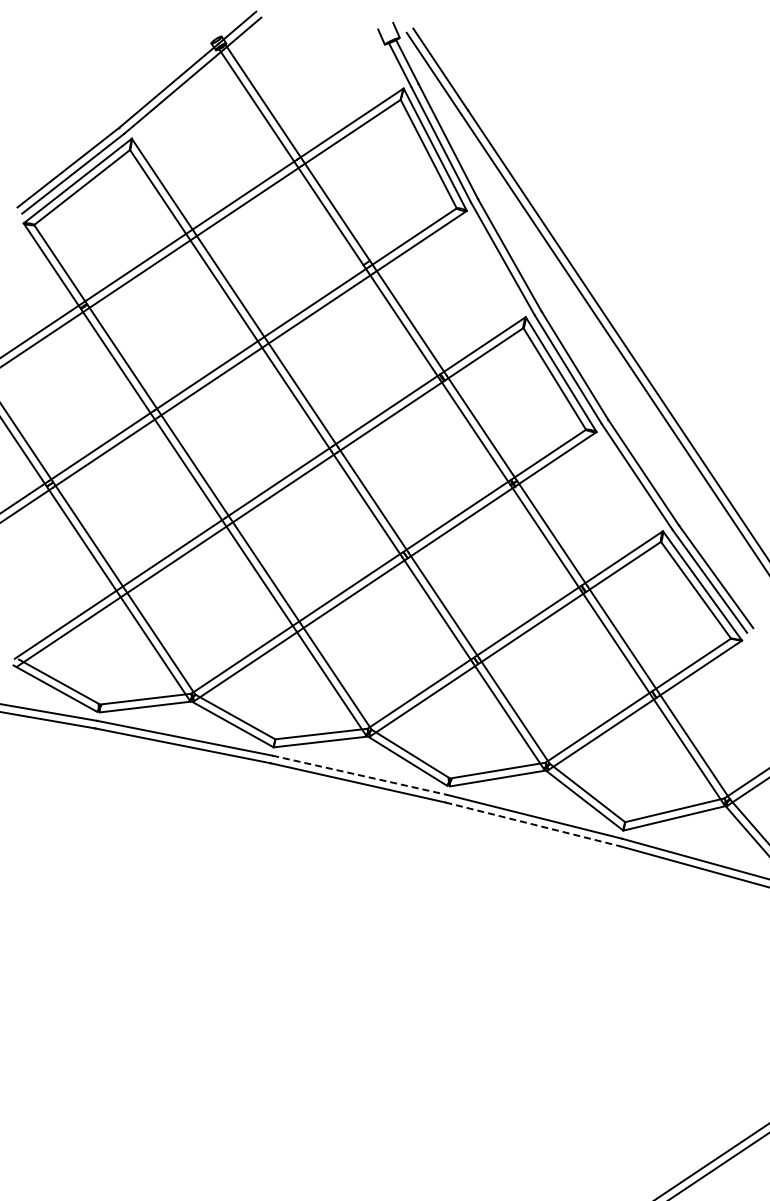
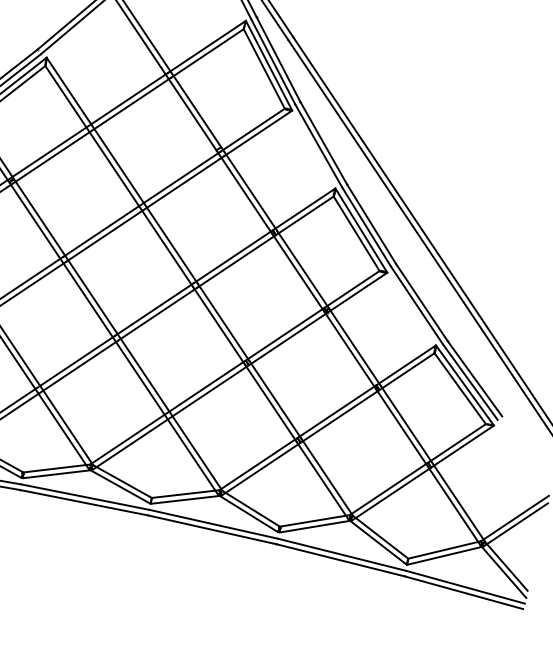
line: (359, 775) -> (213, 524), dashed -> solid
line: (533, 824) -> (341, 560), dashed -> solid

